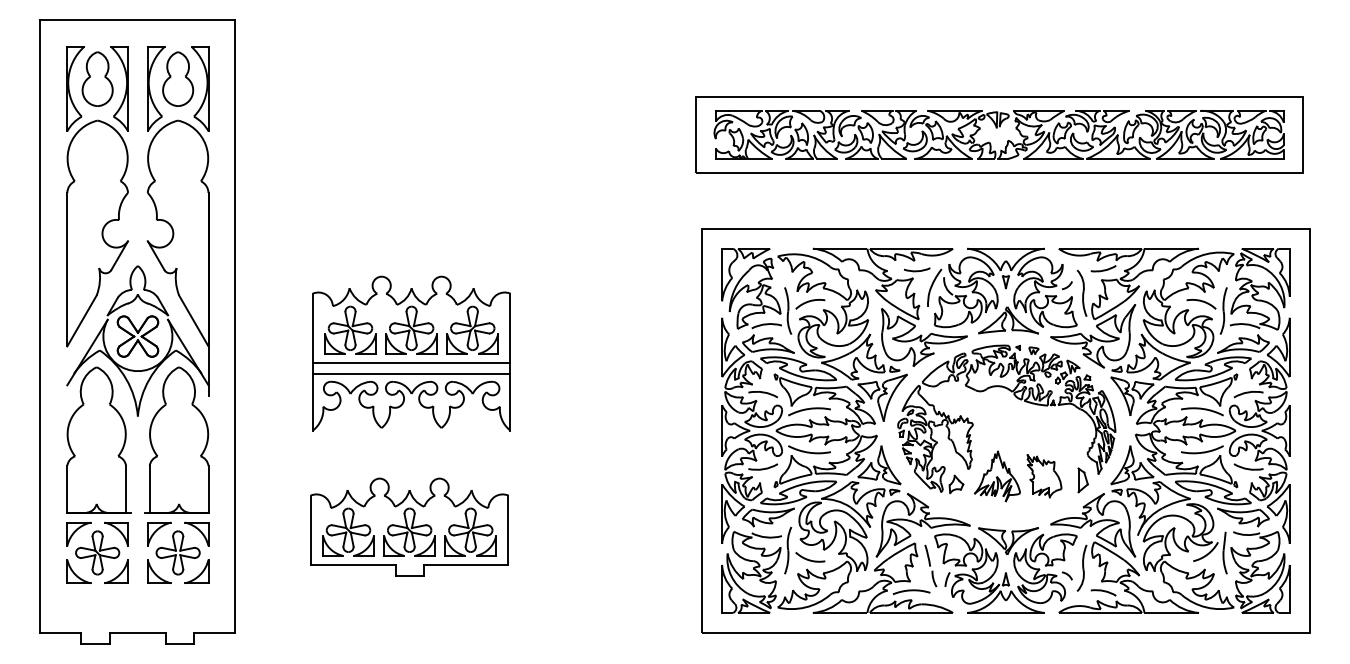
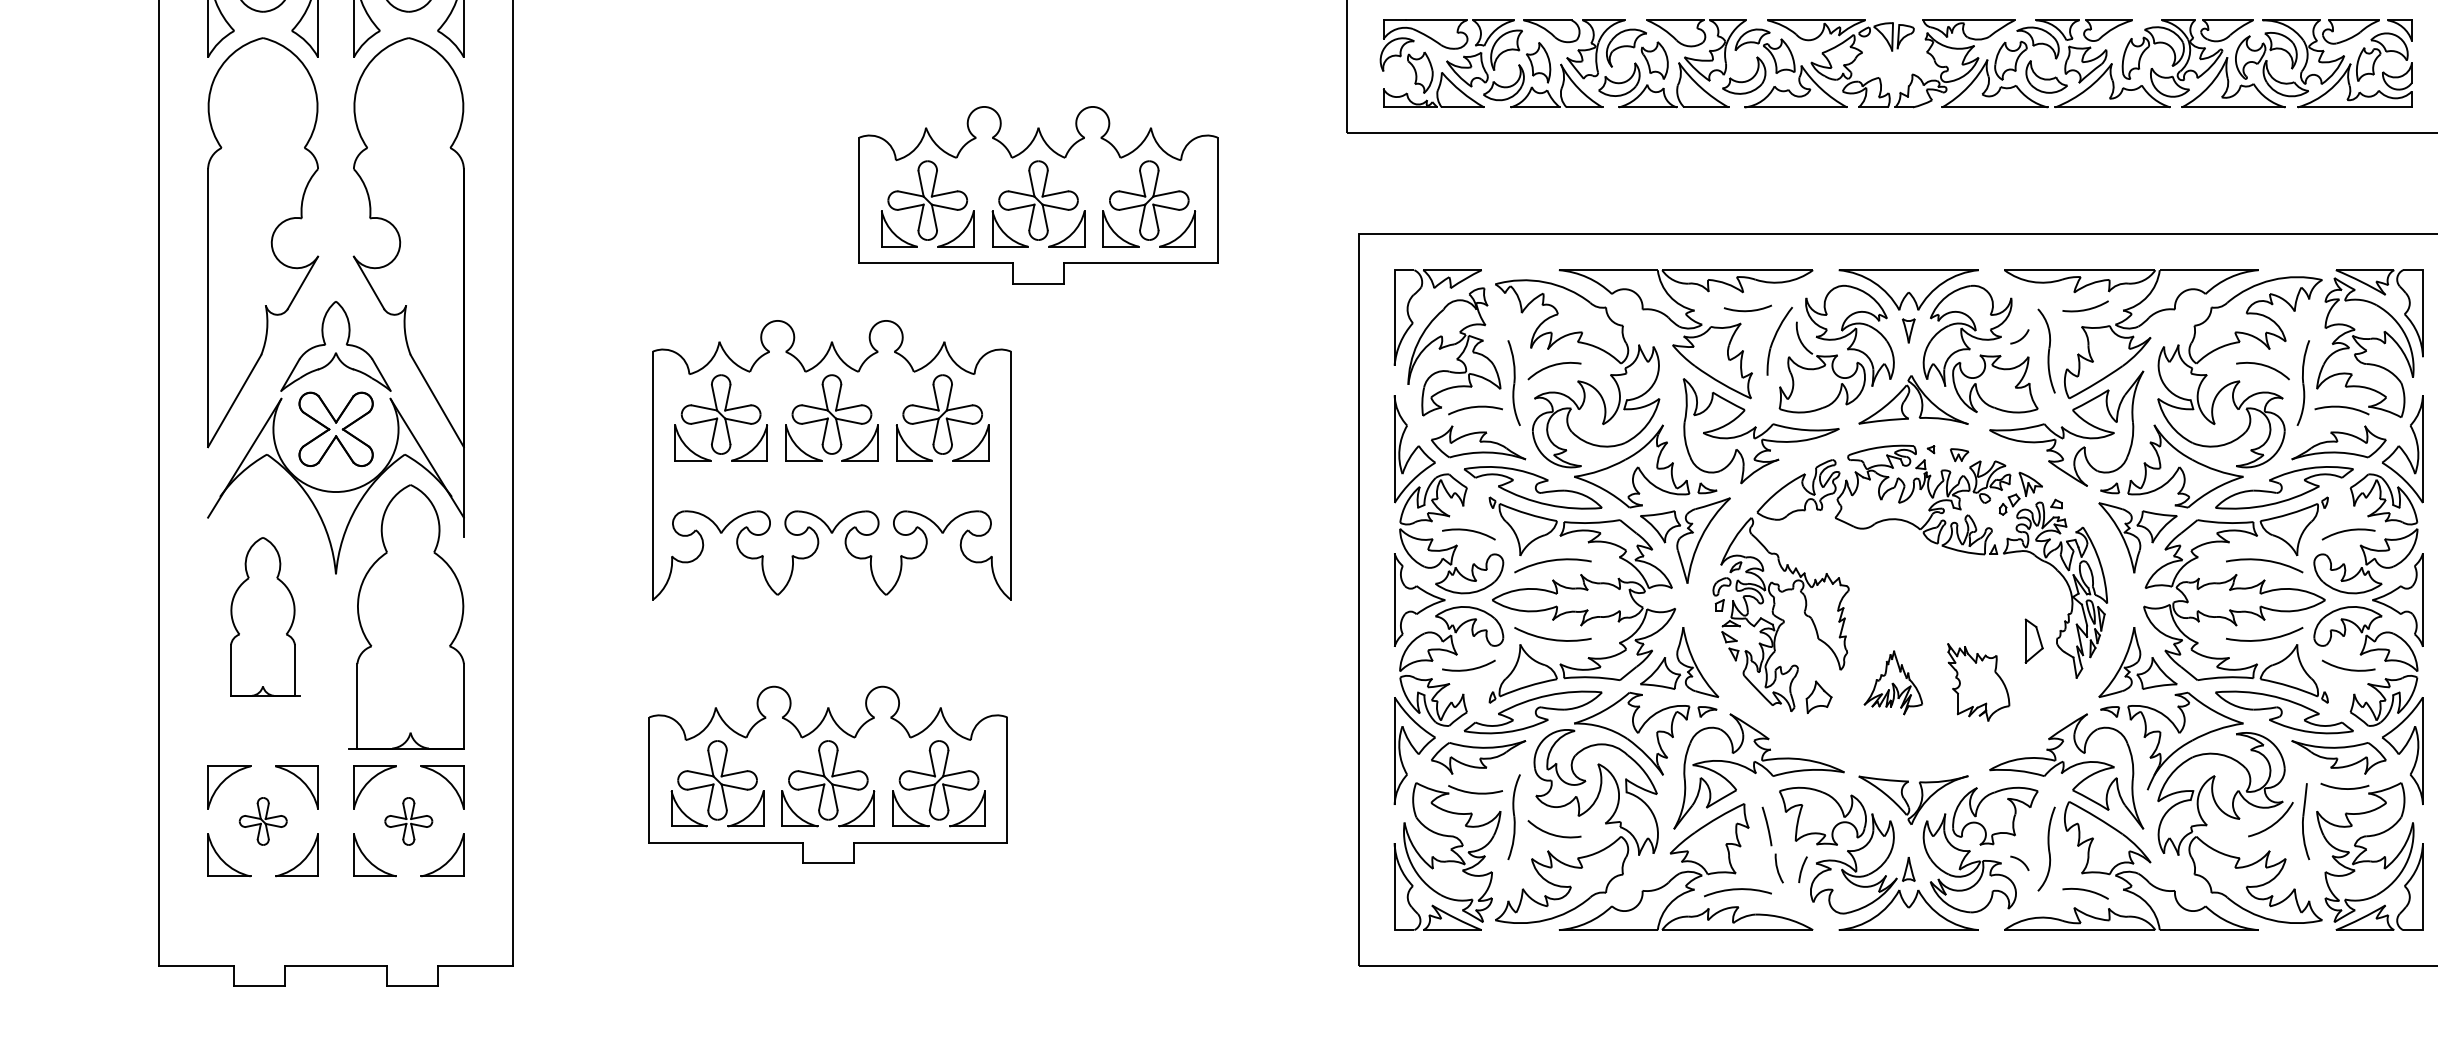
part: (525, 206) -> (1038, 193), added
line: (411, 362) -> (831, 476), removed
line: (411, 374) -> (831, 498), removed
part: (98, 439) -> (264, 615), size x0.6
part: (997, 476) -> (1893, 682), size x0.7
part: (1082, 480) -> (2032, 641), moved
part: (97, 552) -> (262, 820), size x0.6
part: (177, 552) -> (407, 820), size x0.6

